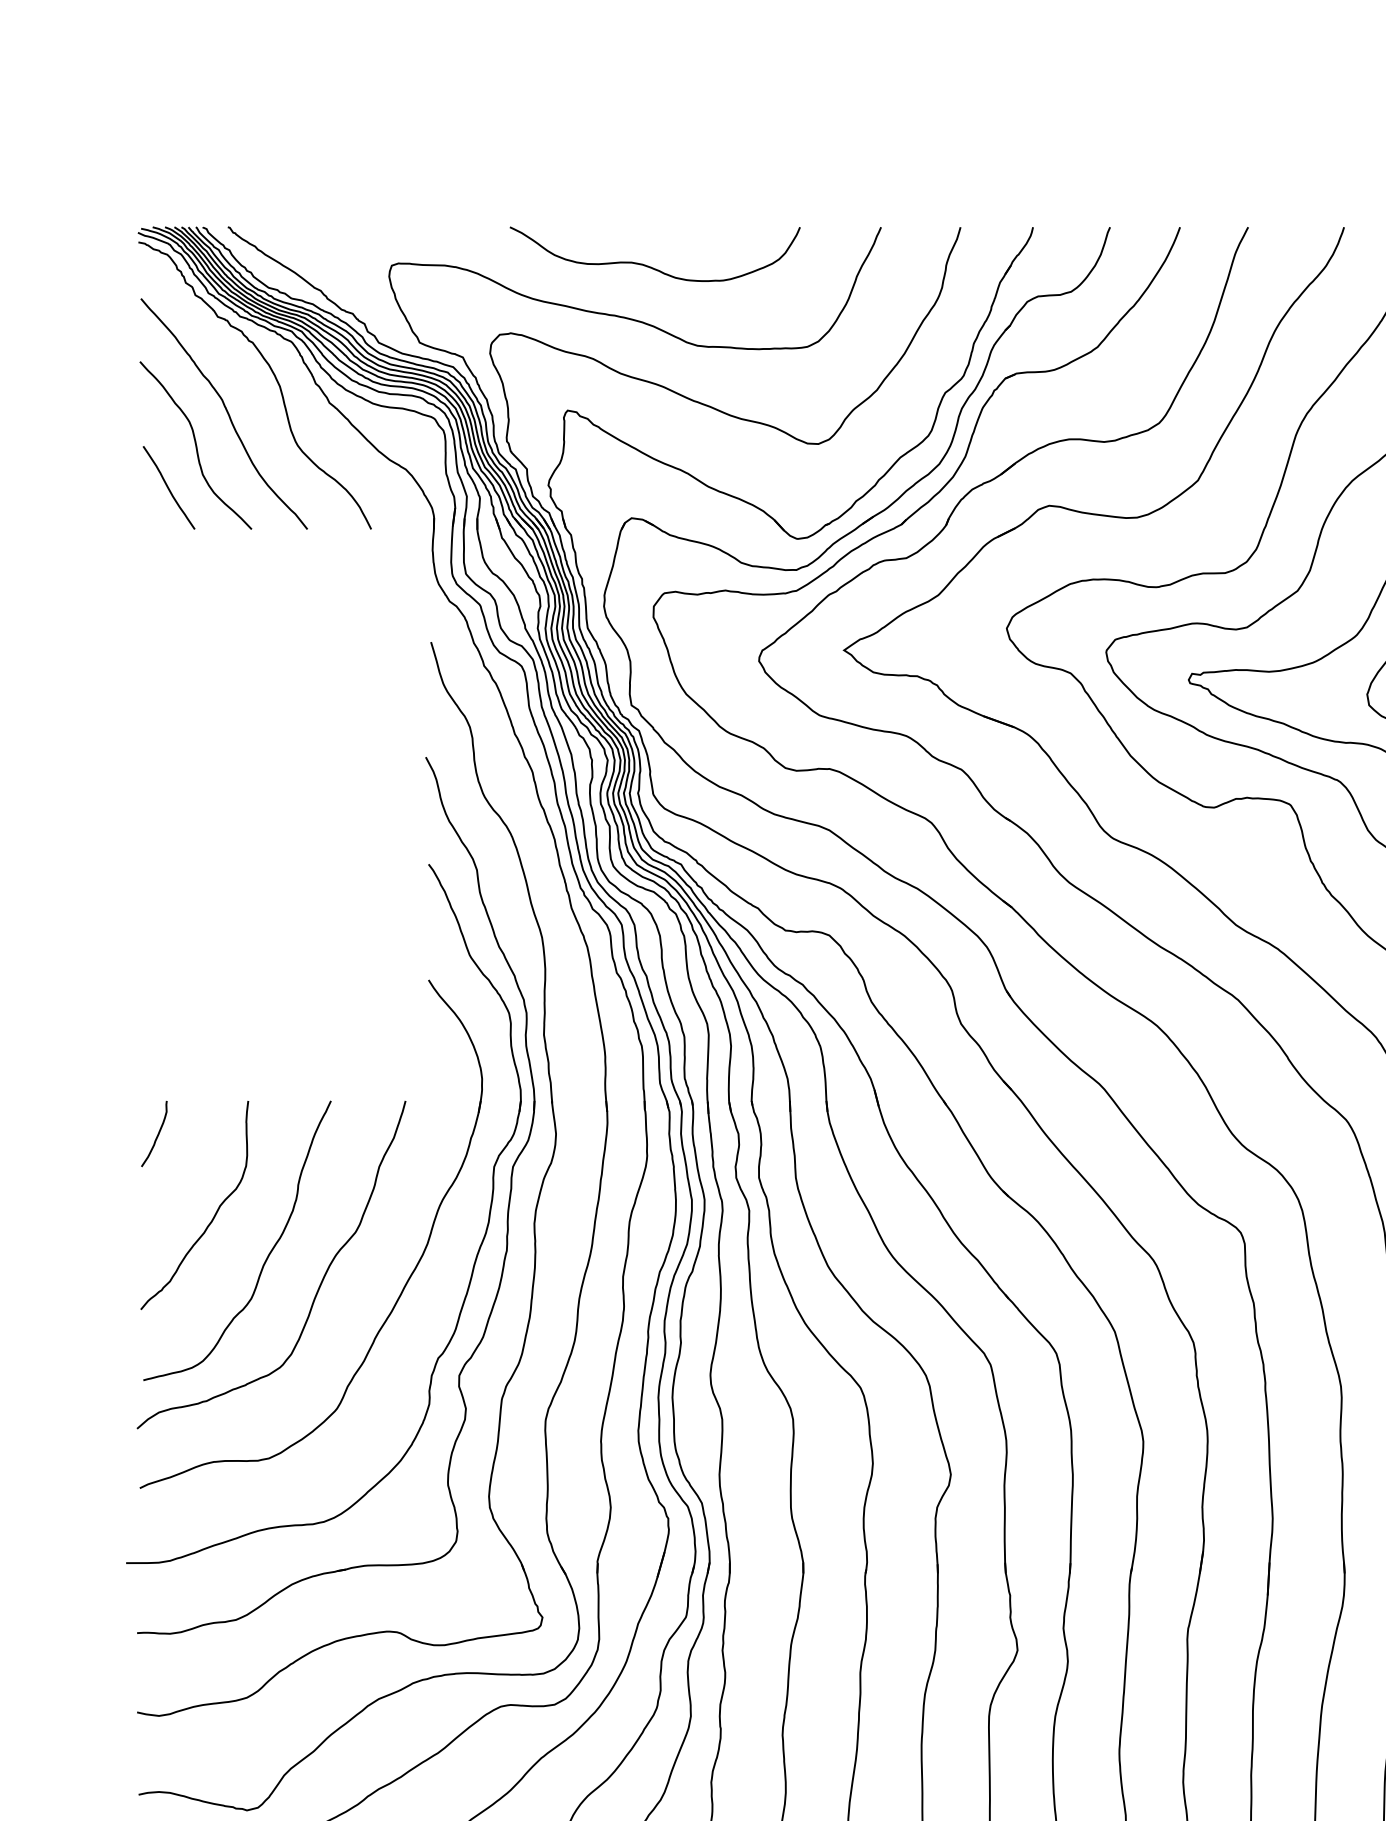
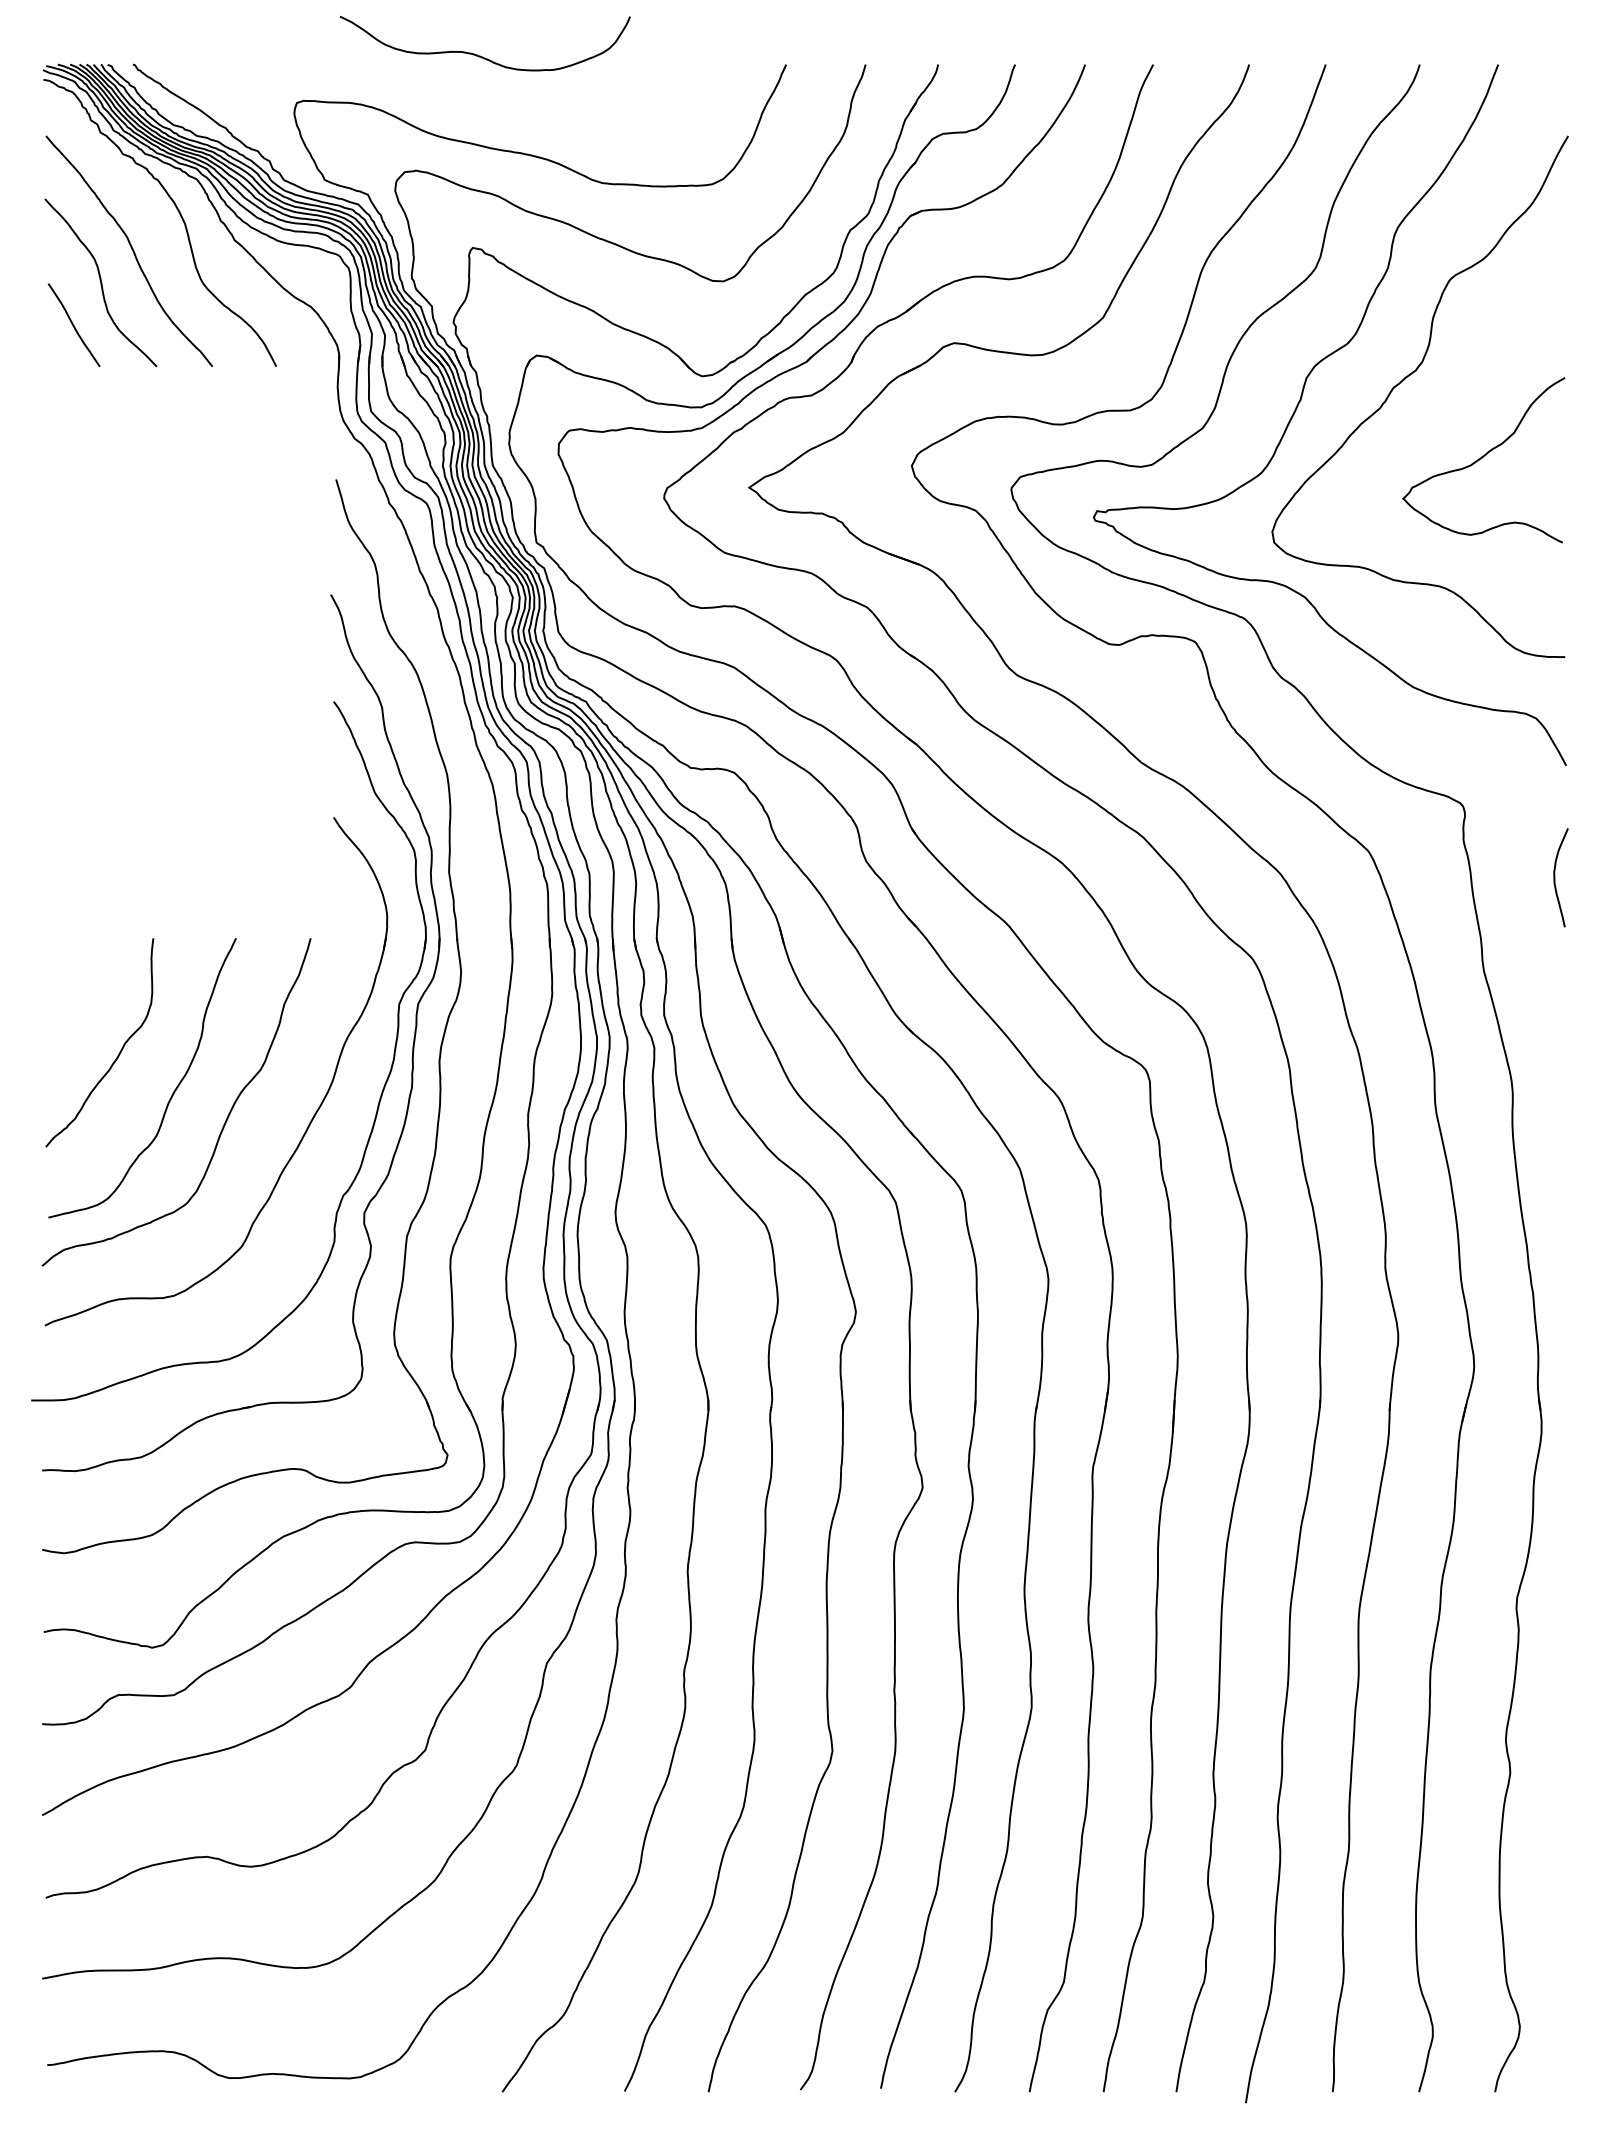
curve: (650, 266) -> (480, 55), moved
curve: (156, 1136) -> (61, 973), removed

